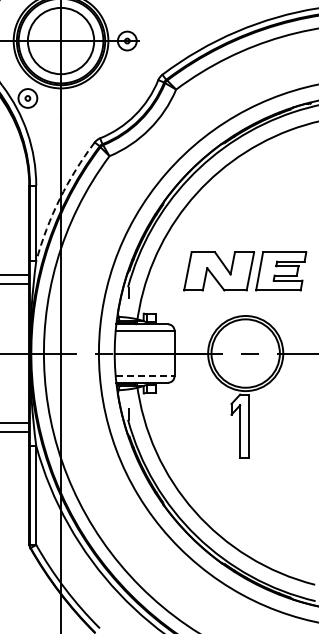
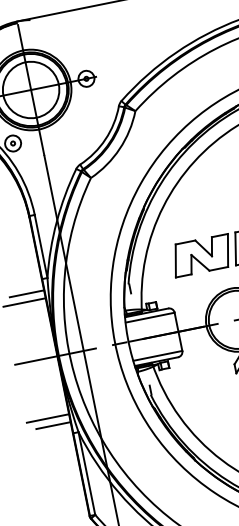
arc: (59, 199) -> (56, 222), dashed -> solid
line: (145, 376) -> (158, 355), dashed -> solid

